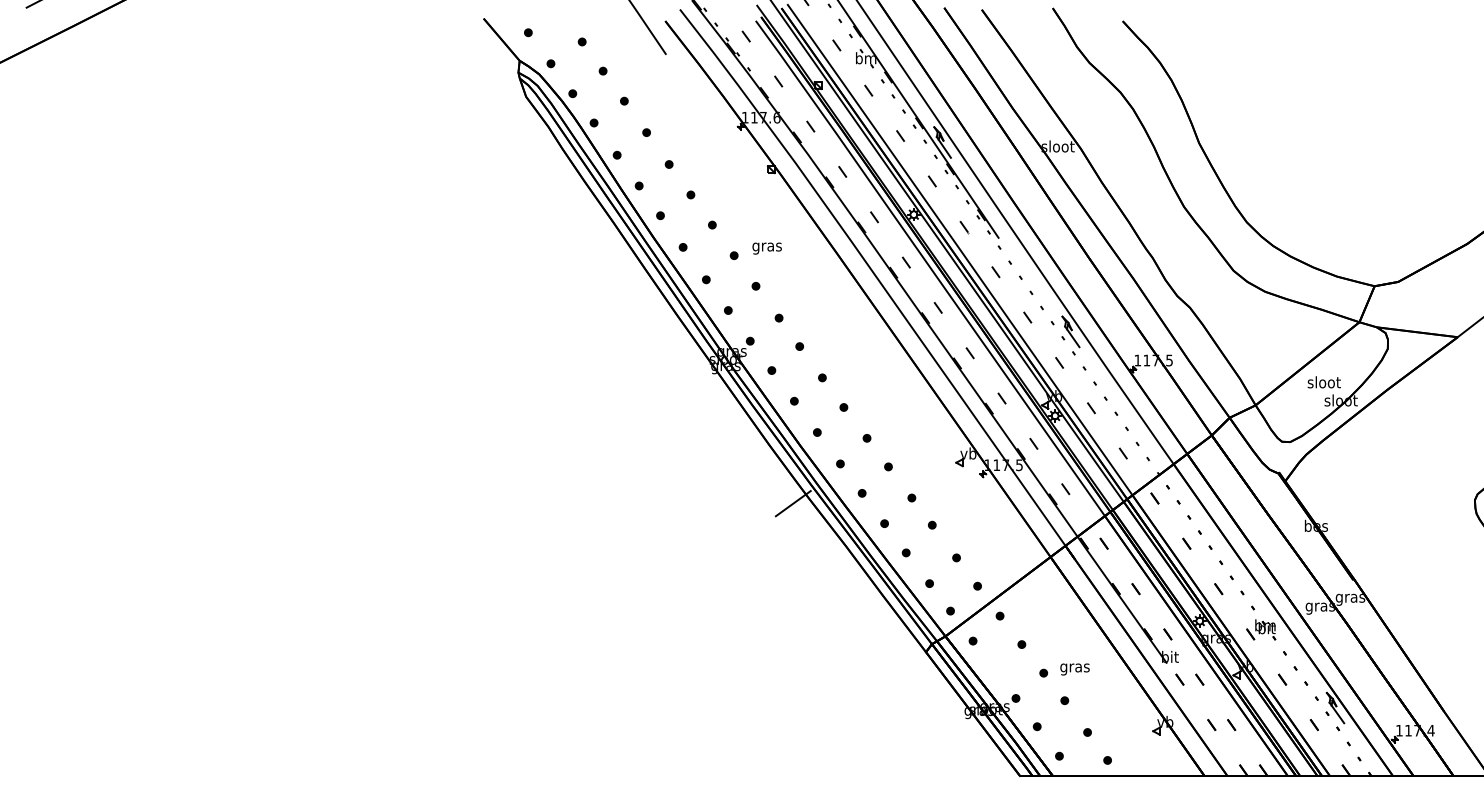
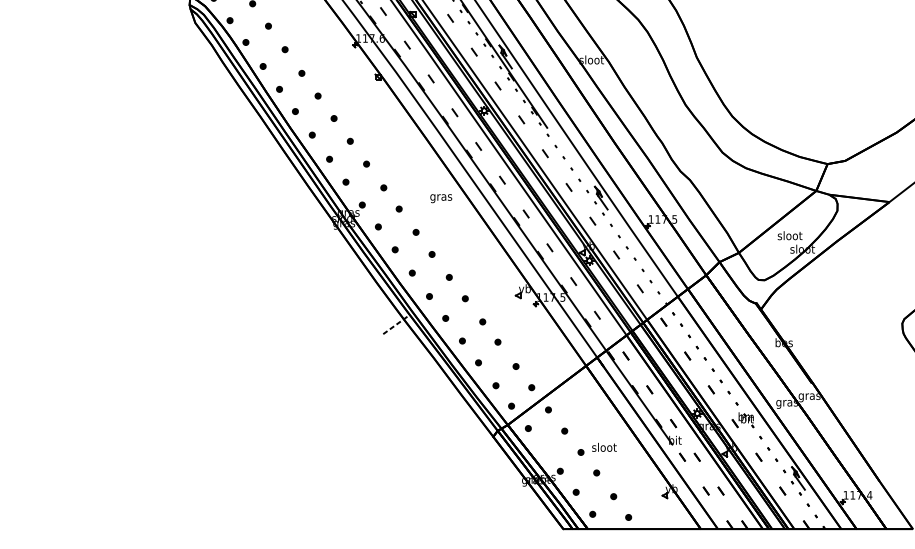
text: (766, 248) -> (440, 198), moved
line: (793, 503) -> (394, 326), solid -> dashed
text: (1074, 667) -> (603, 448), gras -> sloot

